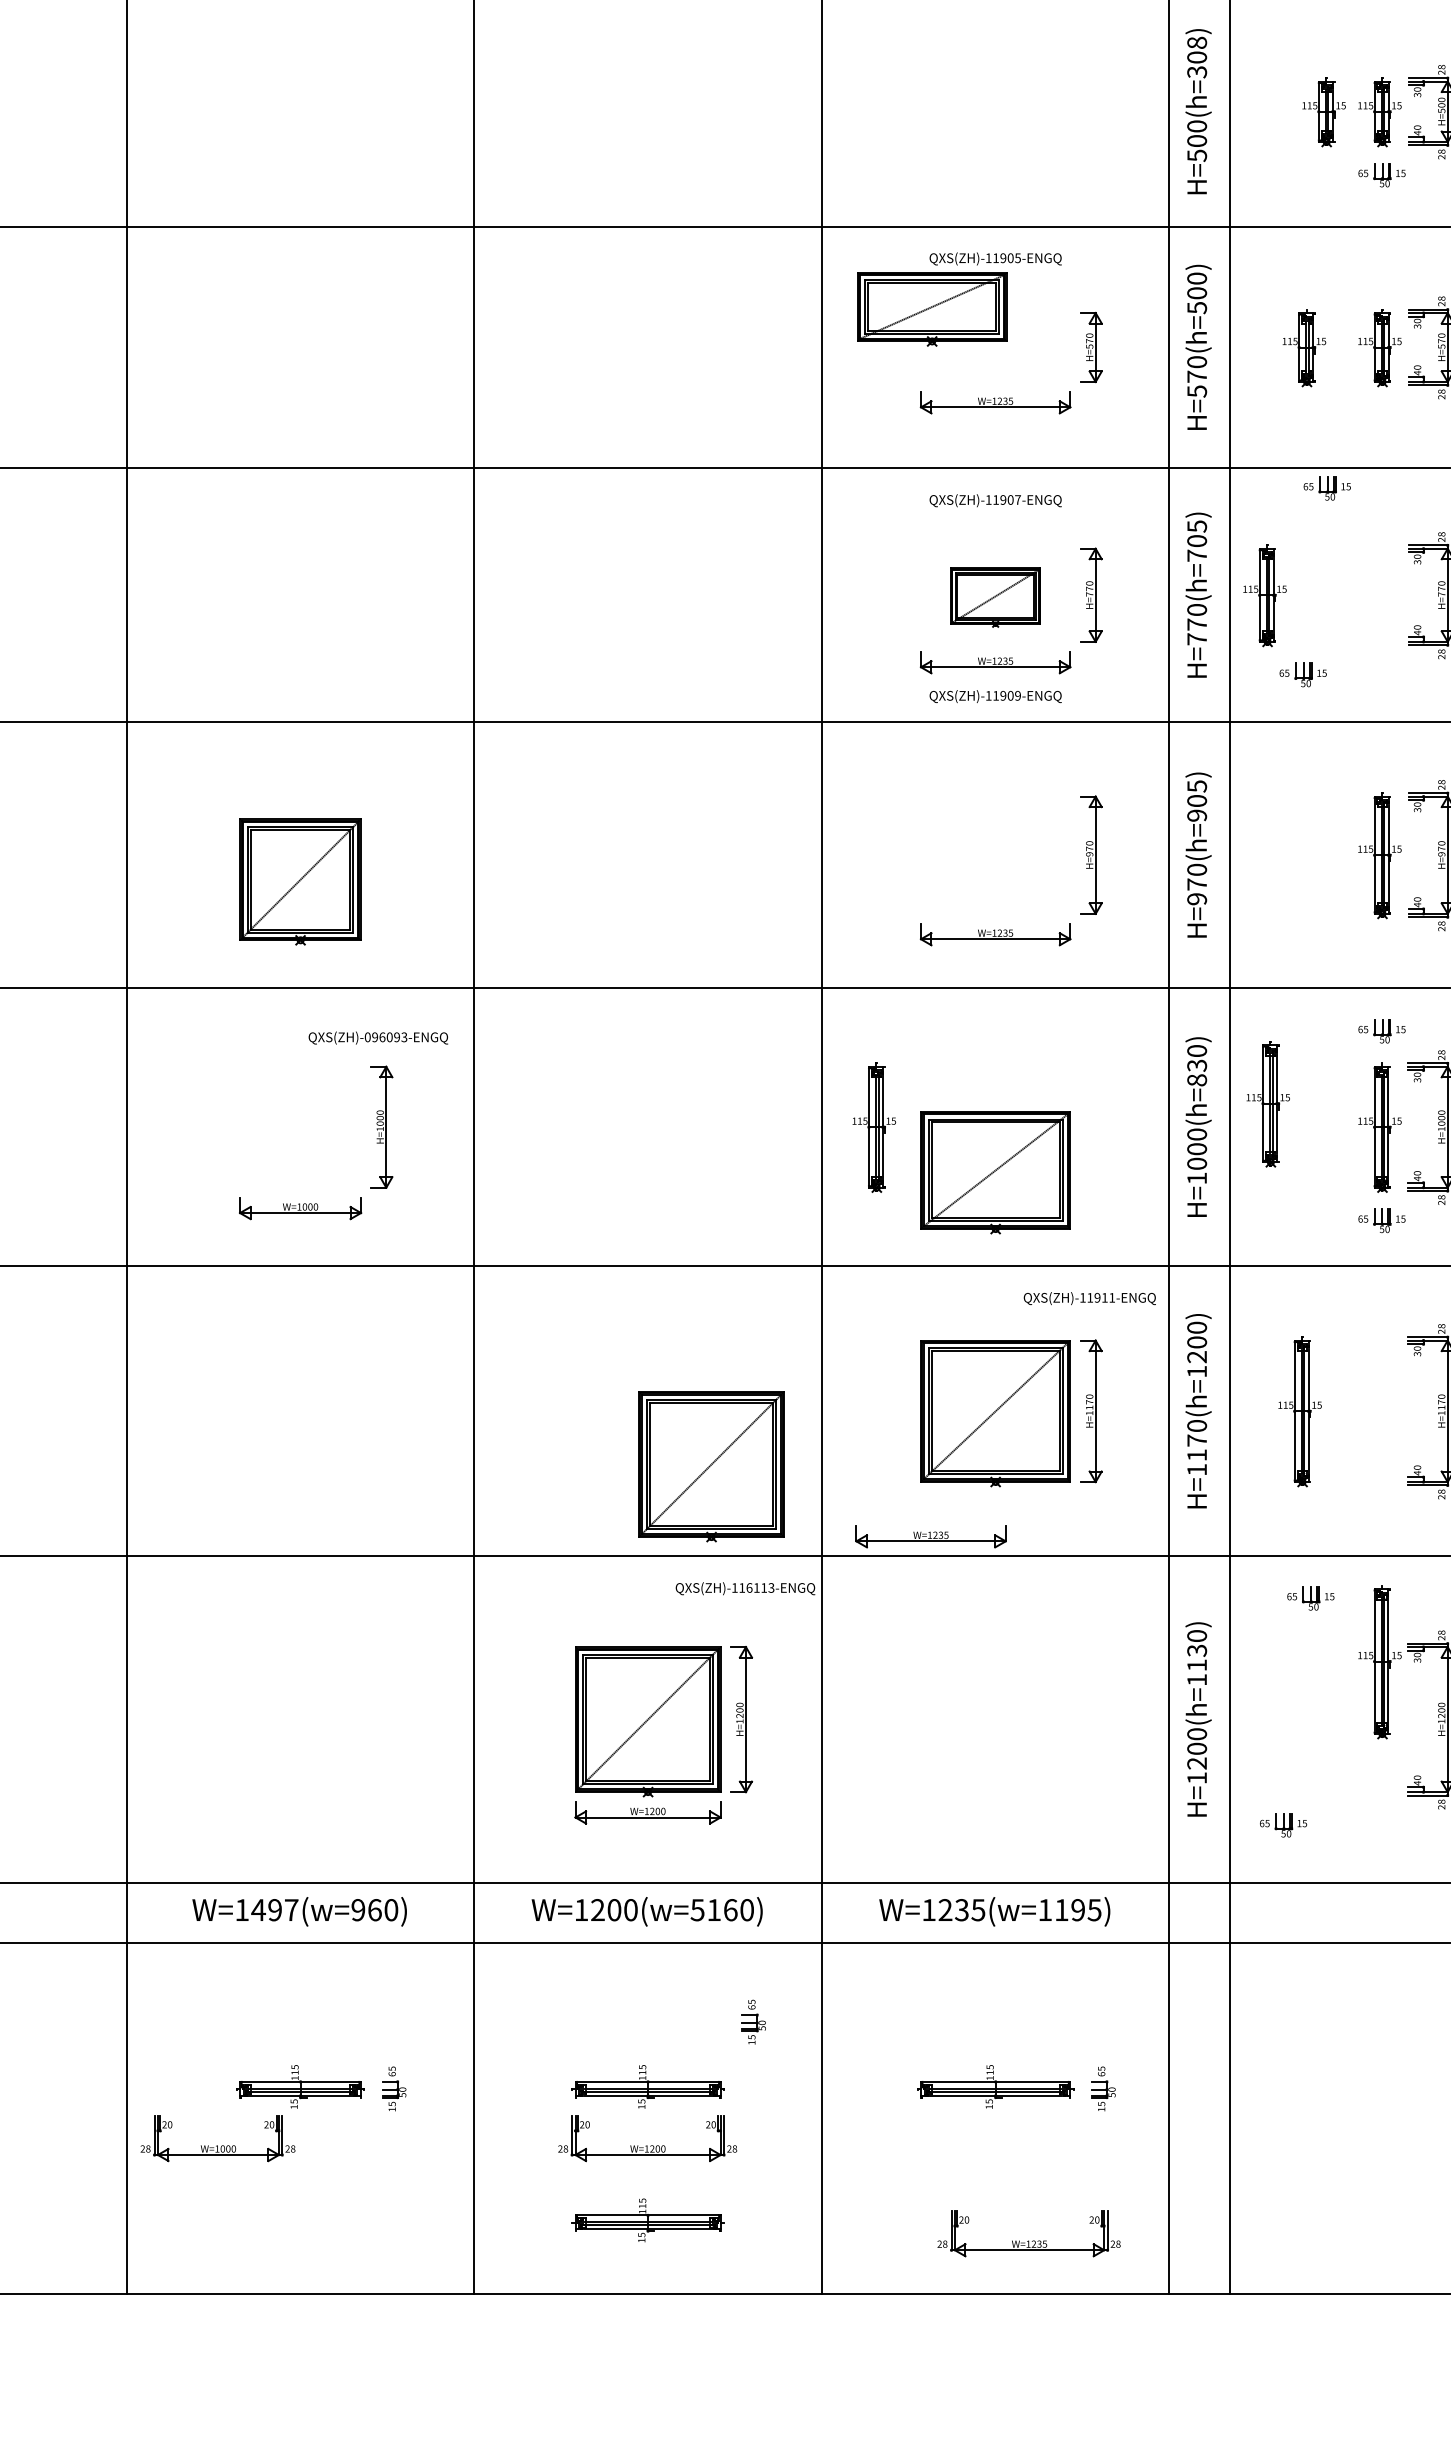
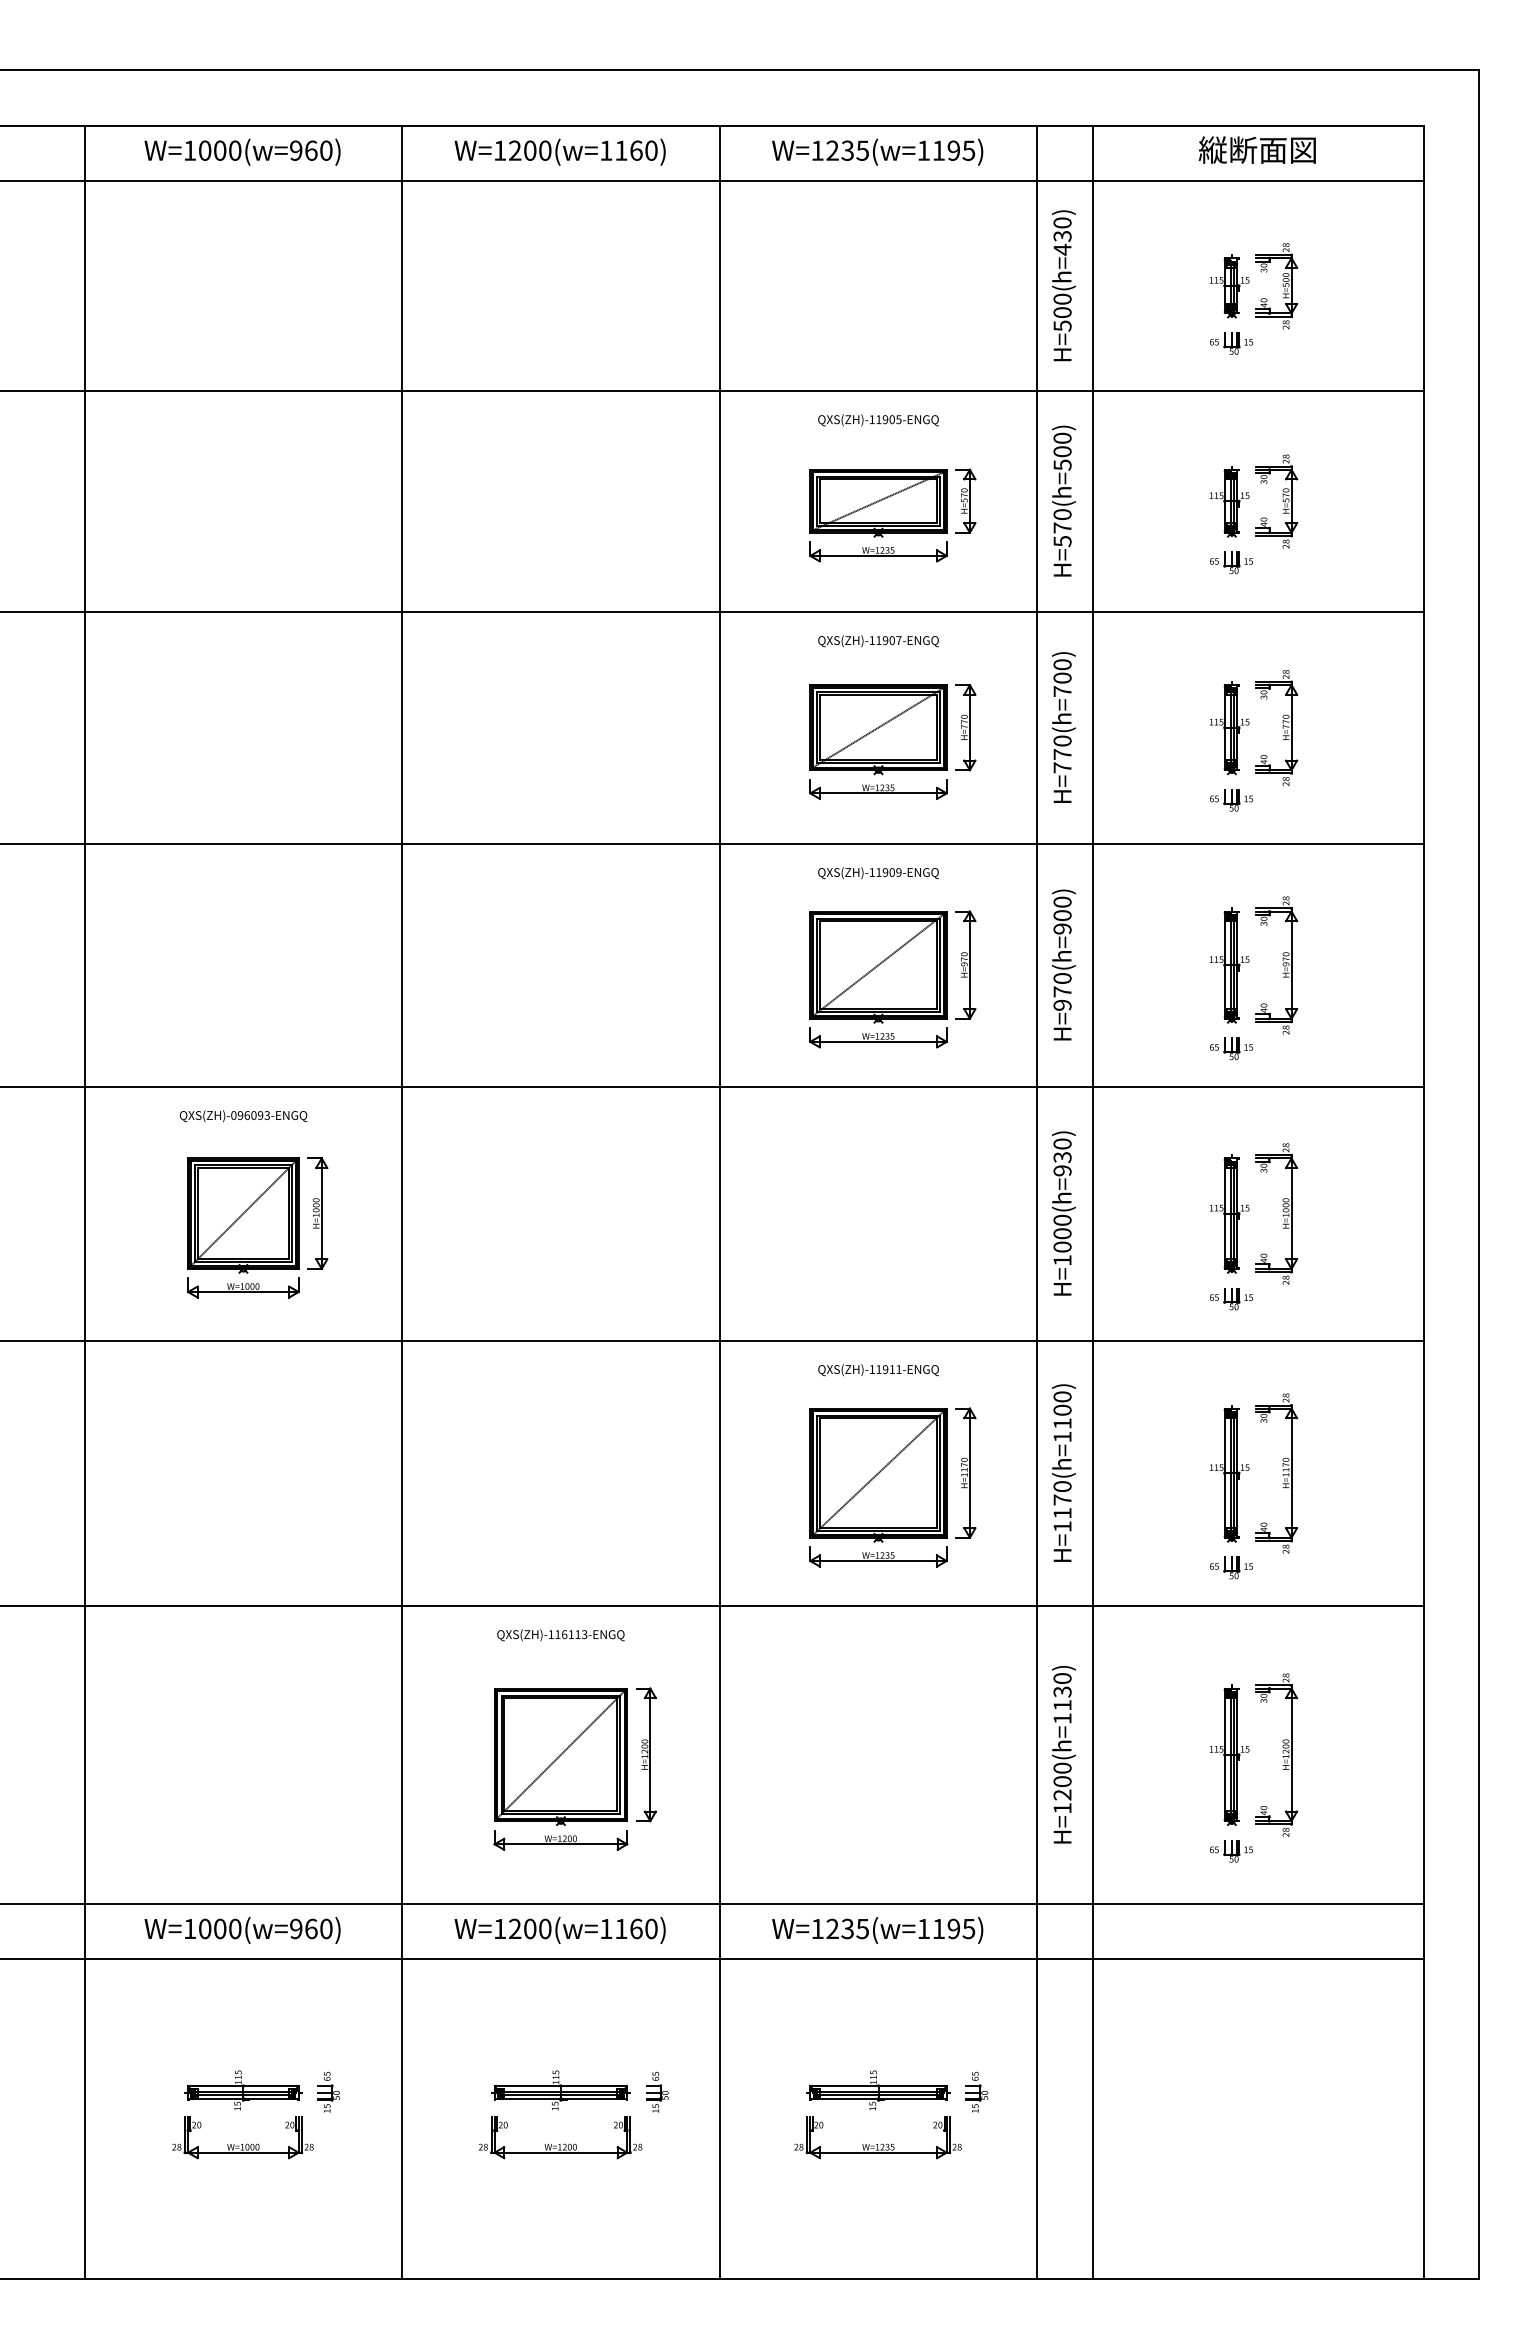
text: (1197, 57) -> (1062, 236), H=500(h=308) -> H=500(h=430)
part: (1324, 112) -> (1178, 286), removed
part: (932, 309) -> (878, 503), moved
part: (1304, 347) -> (1160, 501), removed
part: (1327, 487) -> (1231, 562), moved
text: (1197, 526) -> (1062, 664), H=770(h=705) -> H=770(h=700)
part: (1264, 596) -> (1229, 728), moved
part: (995, 597) -> (878, 729), size x1.67
part: (1303, 675) -> (1231, 800), moved
text: (995, 696) -> (878, 873), moved
text: (1197, 785) -> (1062, 901), H=970(h=905) -> H=970(h=900)
part: (300, 881) -> (243, 1215), moved
part: (1382, 1030) -> (1231, 1048), moved
text: (378, 1038) -> (243, 1116), moved
text: (1197, 1080) -> (1062, 1170), H=1000(h=830) -> H=1000(h=930)
part: (1268, 1104) -> (1127, 1192), removed
part: (874, 1127) -> (767, 1213), removed
part: (995, 1173) -> (878, 967), moved
text: (1089, 1298) -> (878, 1370), moved
text: (1197, 1356) -> (1062, 1423), H=1170(h=1200) -> H=1170(h=1100)
part: (1299, 1411) -> (1229, 1473), moved
part: (711, 1466) -> (618, 1523), removed
part: (931, 1536) -> (878, 1556), moved
text: (745, 1588) -> (560, 1635), moved
part: (1310, 1597) -> (1231, 1567), moved
part: (1379, 1661) -> (1229, 1754), moved
part: (1283, 1825) -> (1231, 1851), moved
text: (274, 1909) -> (219, 1928), W=1497(w=960) -> W=1000(w=960)
text: (696, 1910) -> (605, 1929), W=1200(w=5160) -> W=1200(w=1160)
part: (753, 2022) -> (657, 2092), moved
part: (217, 2146) -> (242, 2144), moved
part: (647, 2220) -> (560, 2212), removed
part: (1028, 2241) -> (877, 2144), moved

